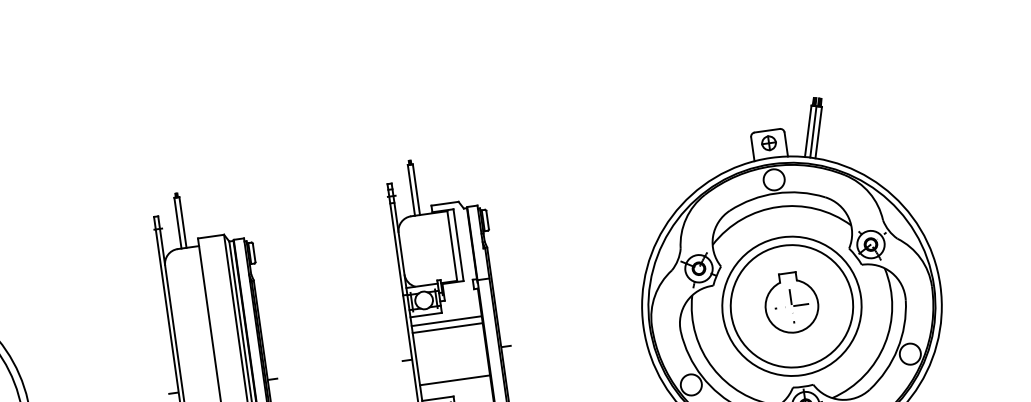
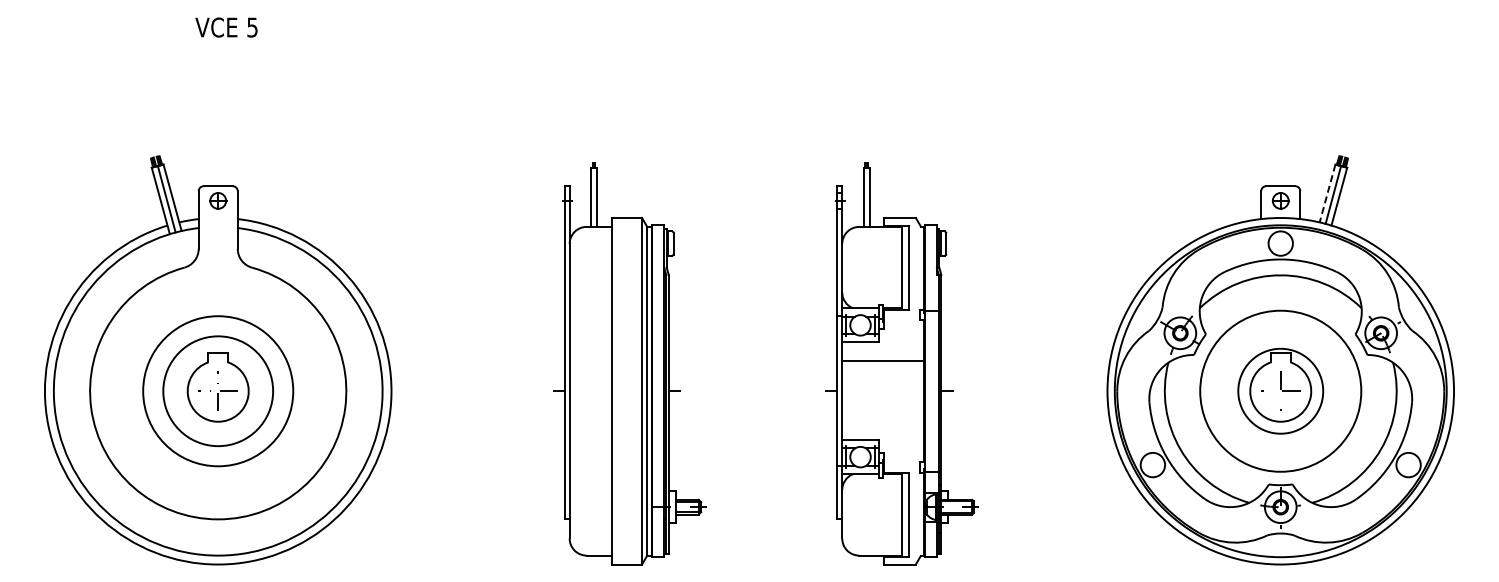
line: (808, 131) -> (1327, 193), solid -> dashed
circle: (791, 306) -> (1280, 391), size x0.6
line: (446, 321) -> (882, 352), removed
line: (454, 380) -> (882, 421), removed

